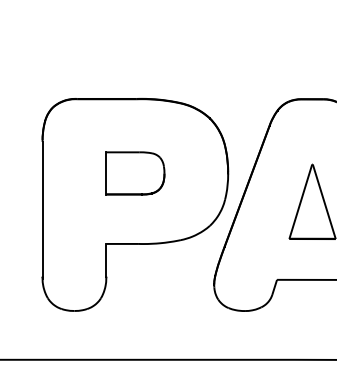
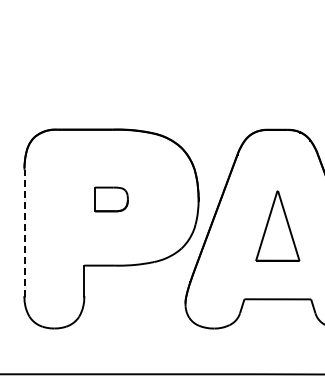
part: (135, 173) -> (111, 199), size x0.6
line: (42, 208) -> (24, 232), solid -> dashed

